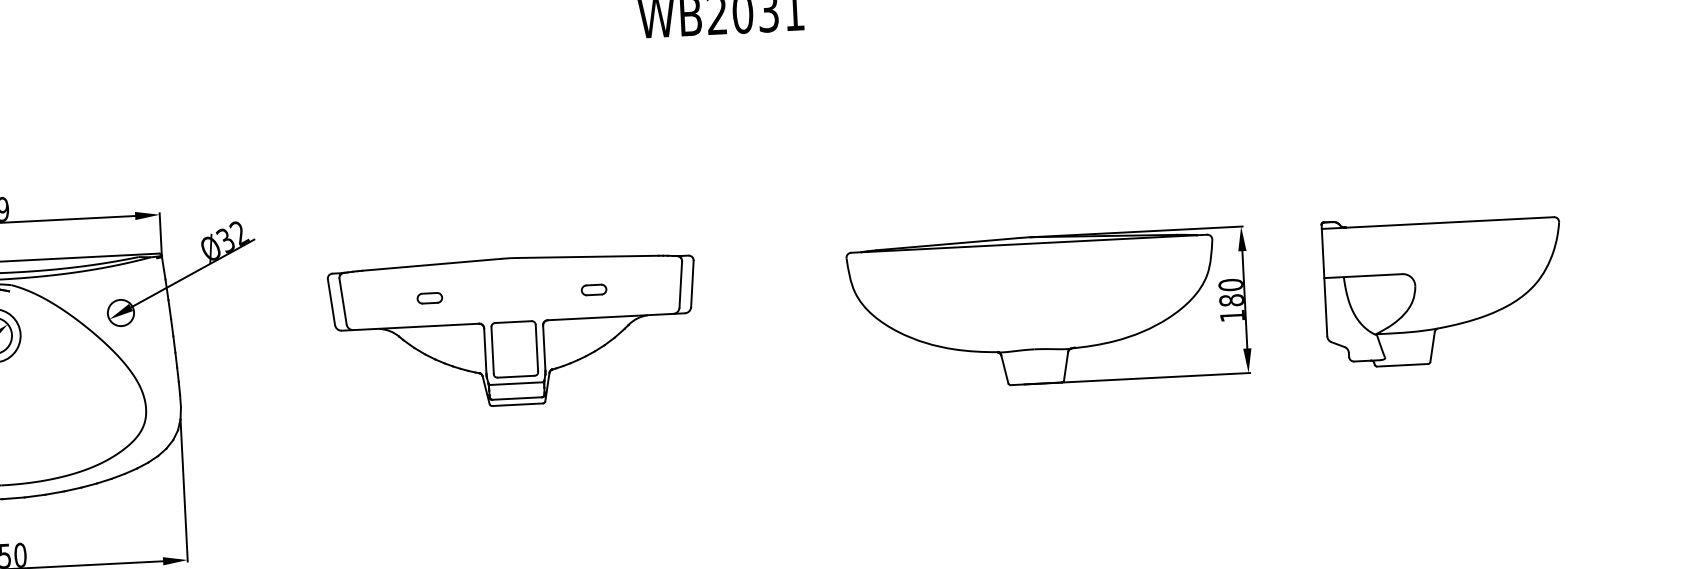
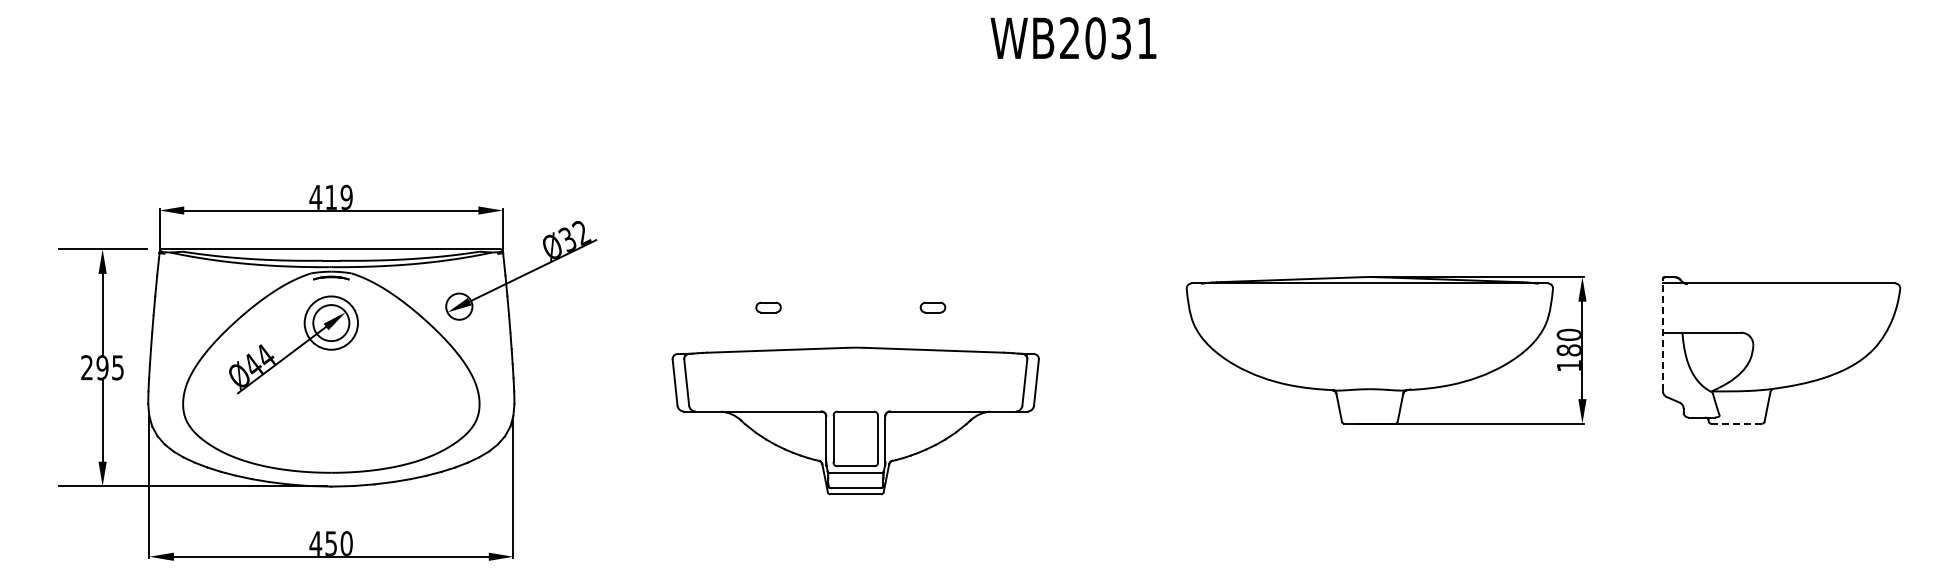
line: (1324, 280) -> (1662, 335), solid -> dashed
part: (513, 330) -> (855, 420), moved
line: (1402, 365) -> (1736, 423), solid -> dashed

